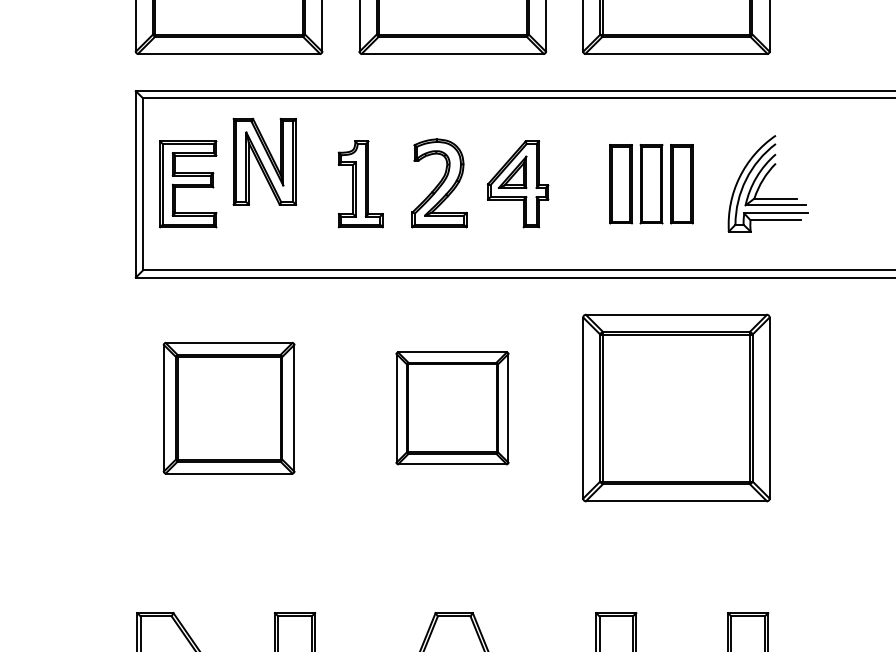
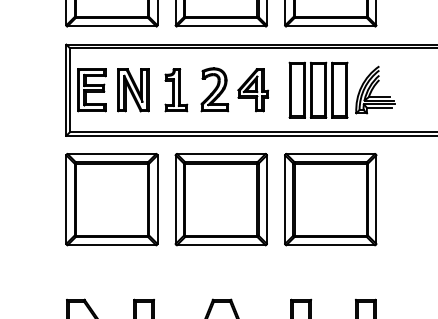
part: (264, 162) -> (133, 90), moved
part: (651, 182) -> (318, 89), size x1.43
part: (228, 407) -> (111, 199), size x1.43
part: (451, 407) -> (220, 199), size x1.67

